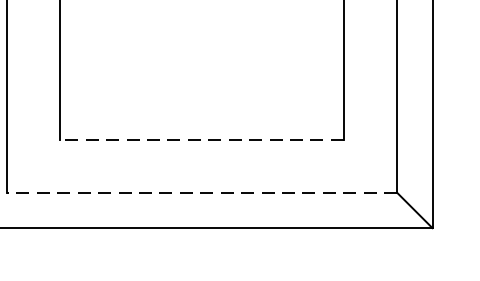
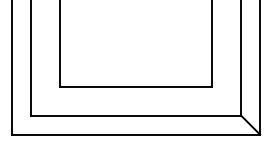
line: (201, 138) -> (135, 86), dashed -> solid
line: (202, 192) -> (136, 115), dashed -> solid

